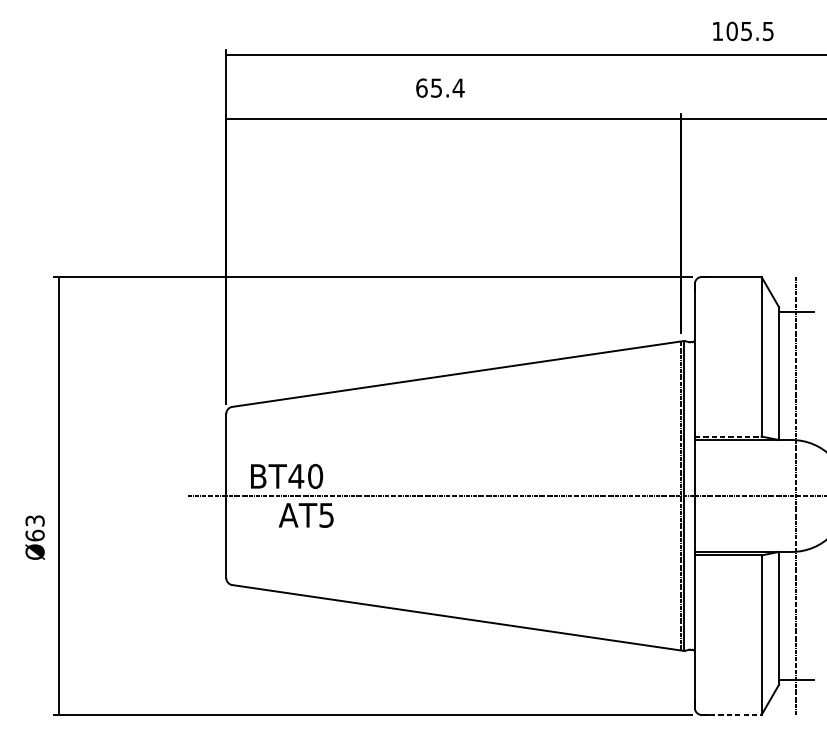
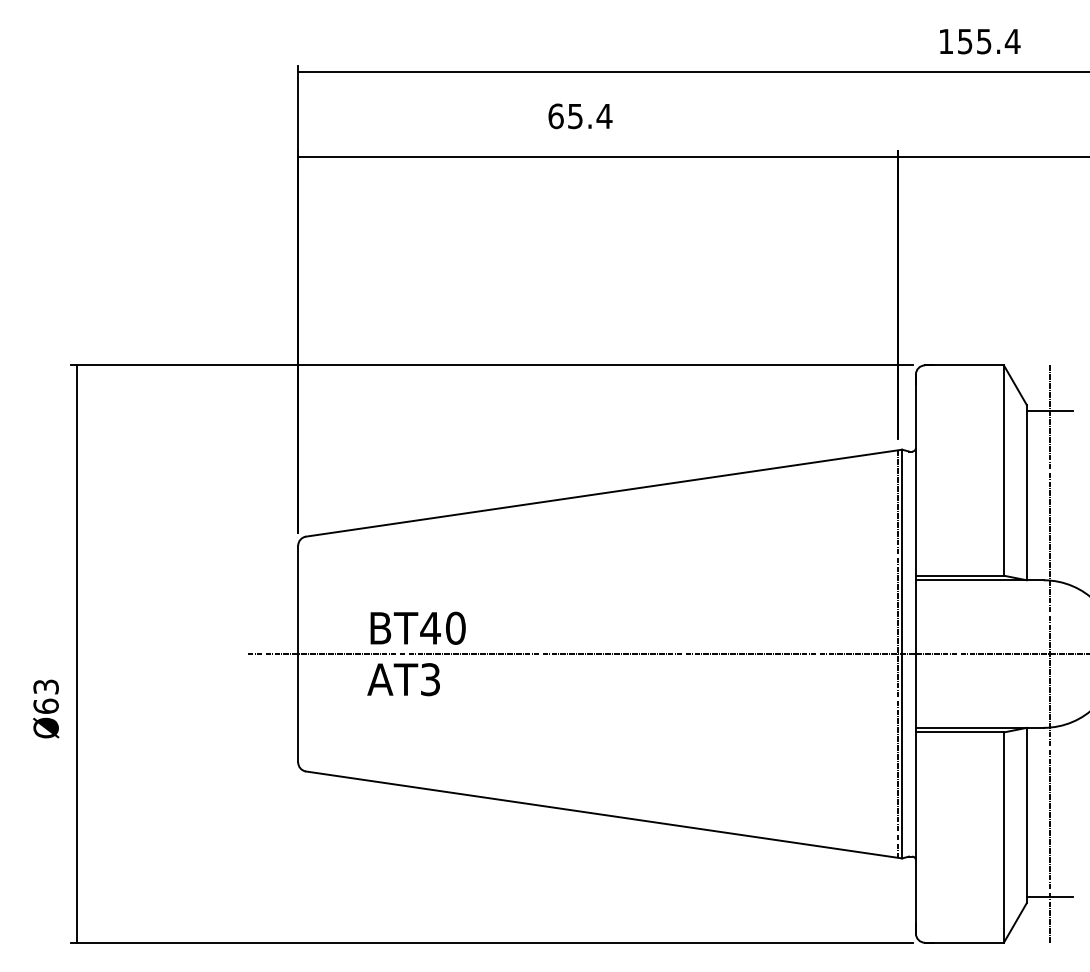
text: (749, 31) -> (988, 41), 105.5 -> 155.4
line: (727, 436) -> (959, 575), dashed -> solid
text: (286, 475) -> (417, 627), moved
text: (326, 515) -> (430, 679), AT5 -> AT3
line: (732, 714) -> (965, 942), dashed -> solid

